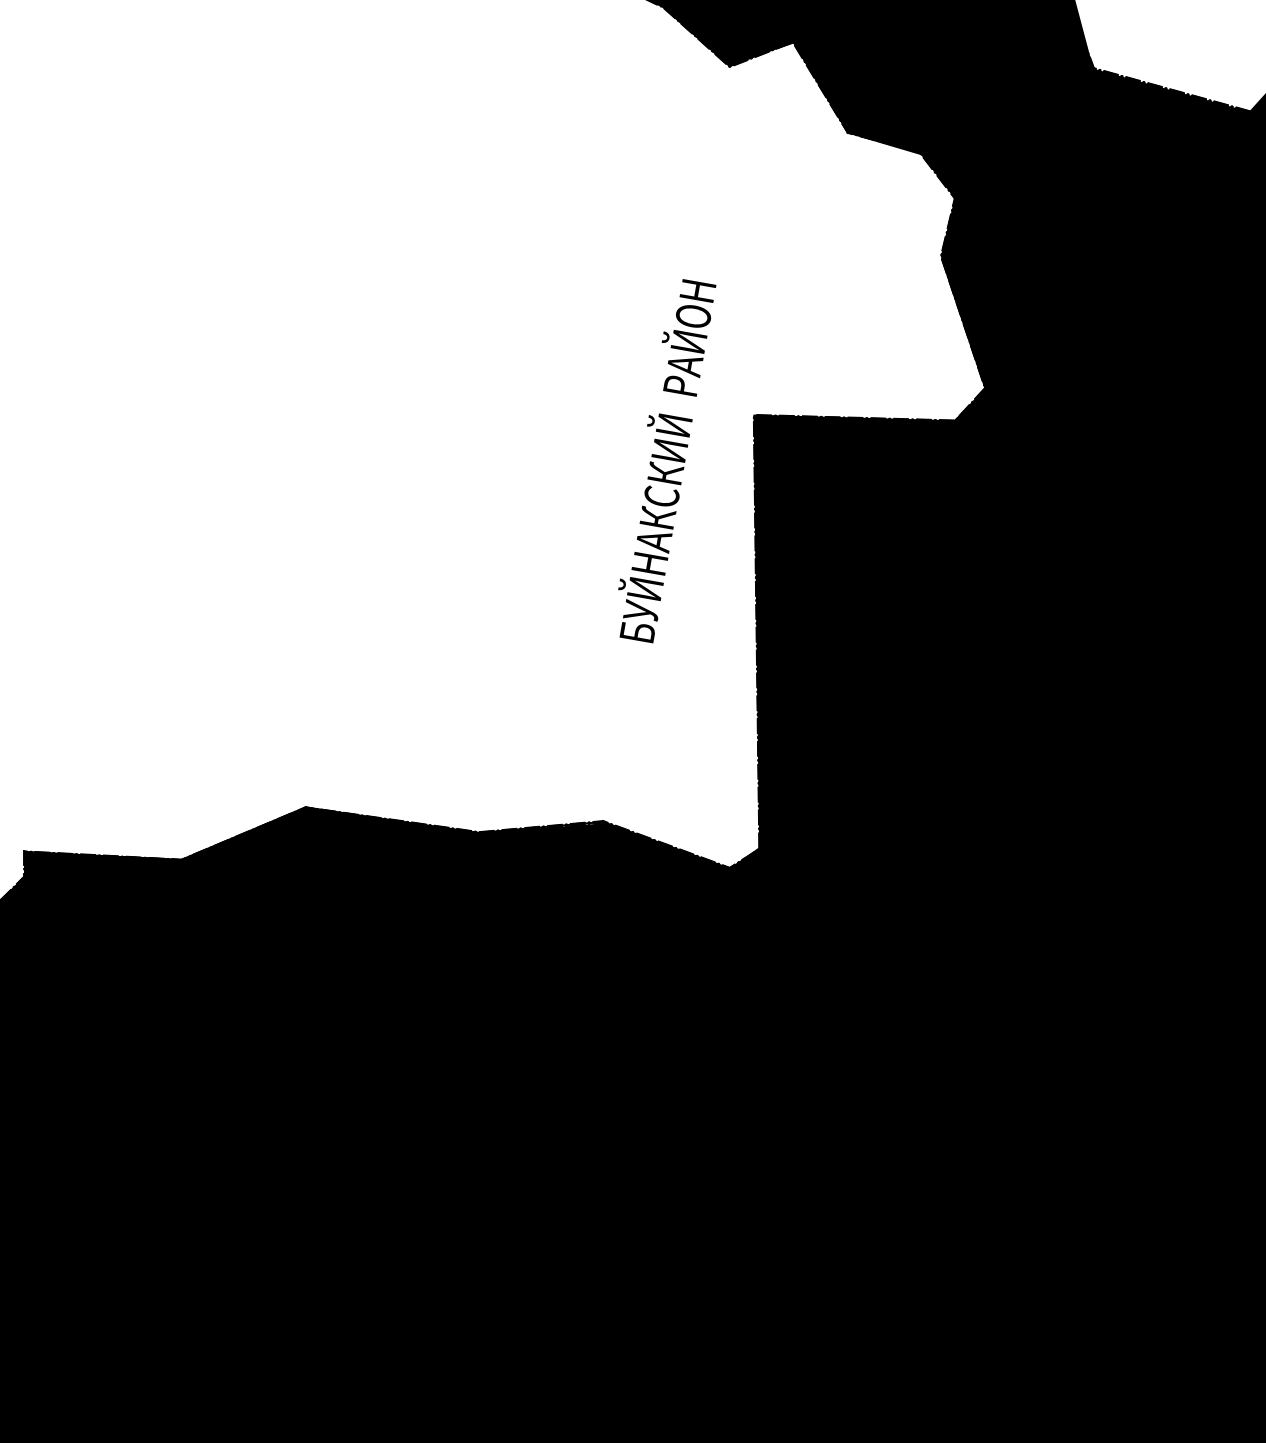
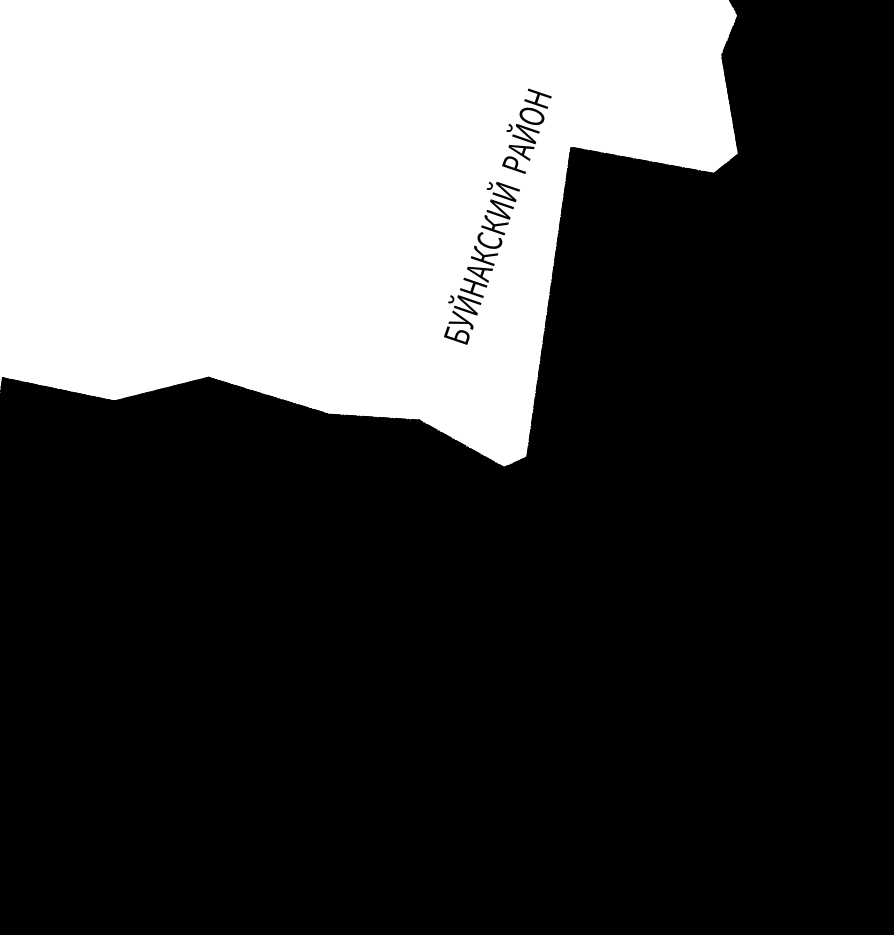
text: (667, 461) -> (497, 216), moved

